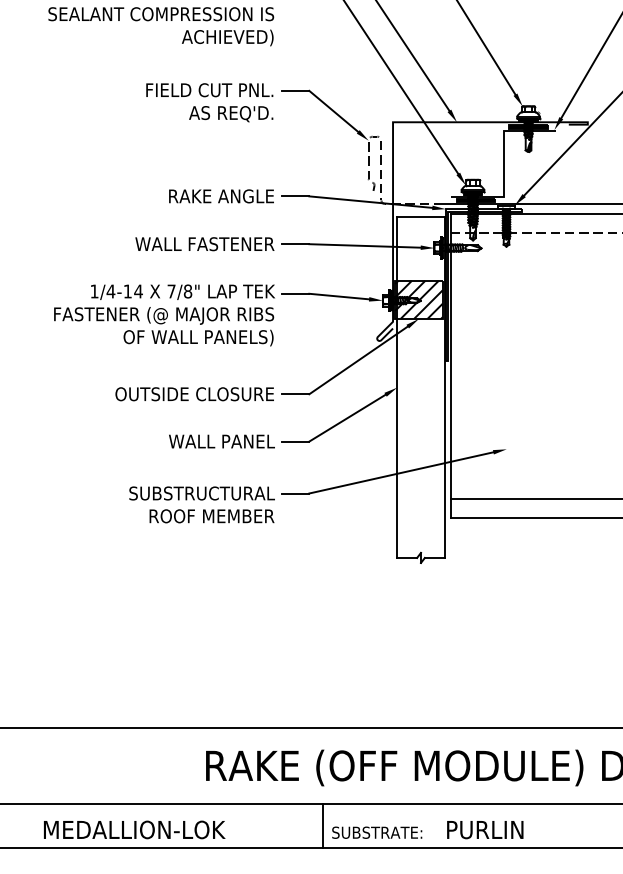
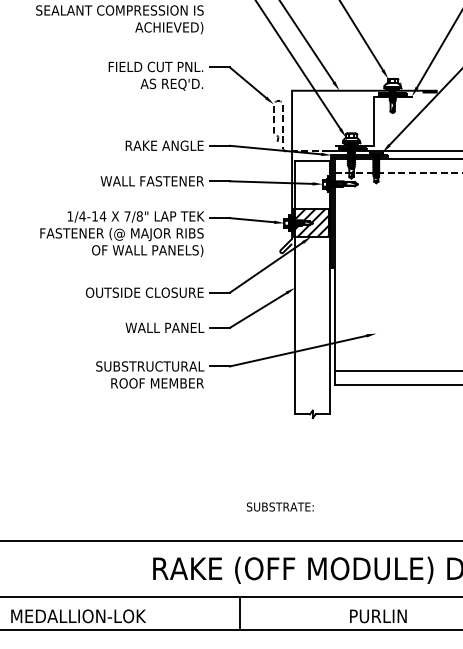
text: (134, 829) -> (78, 616), moved
text: (485, 830) -> (378, 616), moved
text: (377, 832) -> (280, 506), moved

